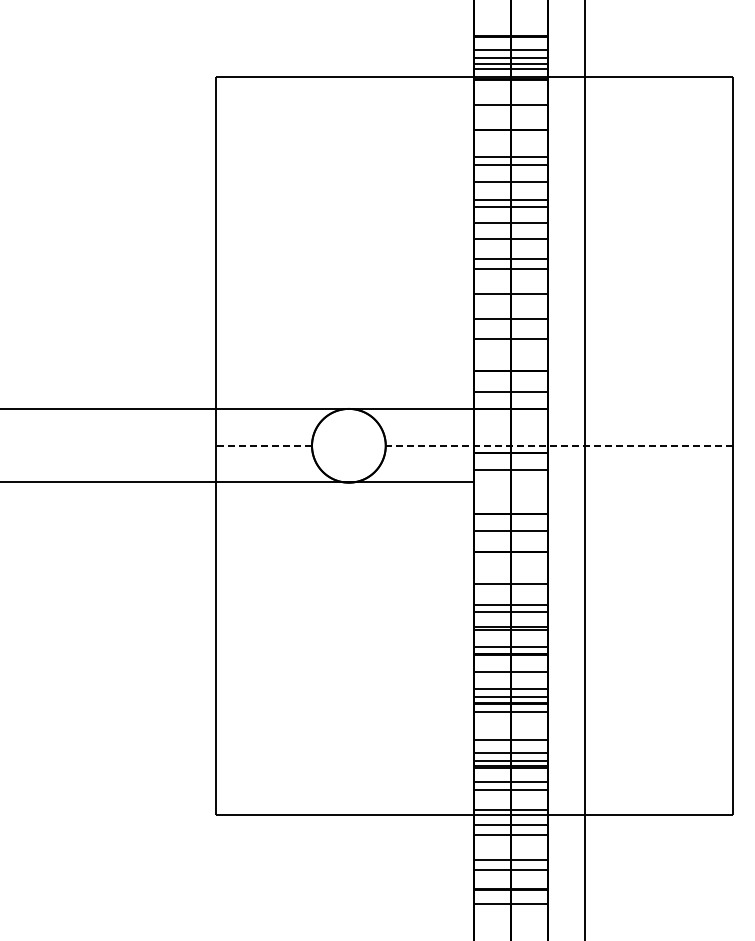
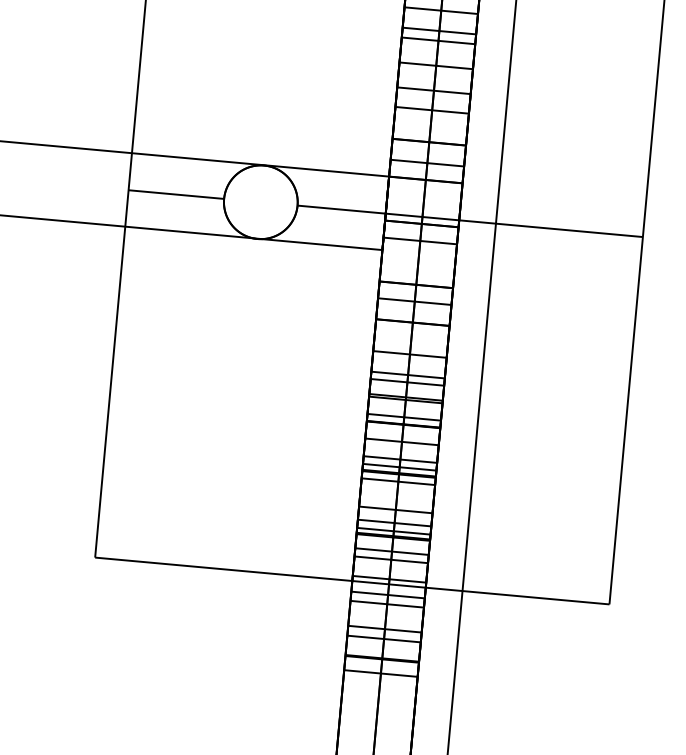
line: (264, 445) -> (176, 194), dashed -> solid
line: (558, 445) -> (469, 220), dashed -> solid

